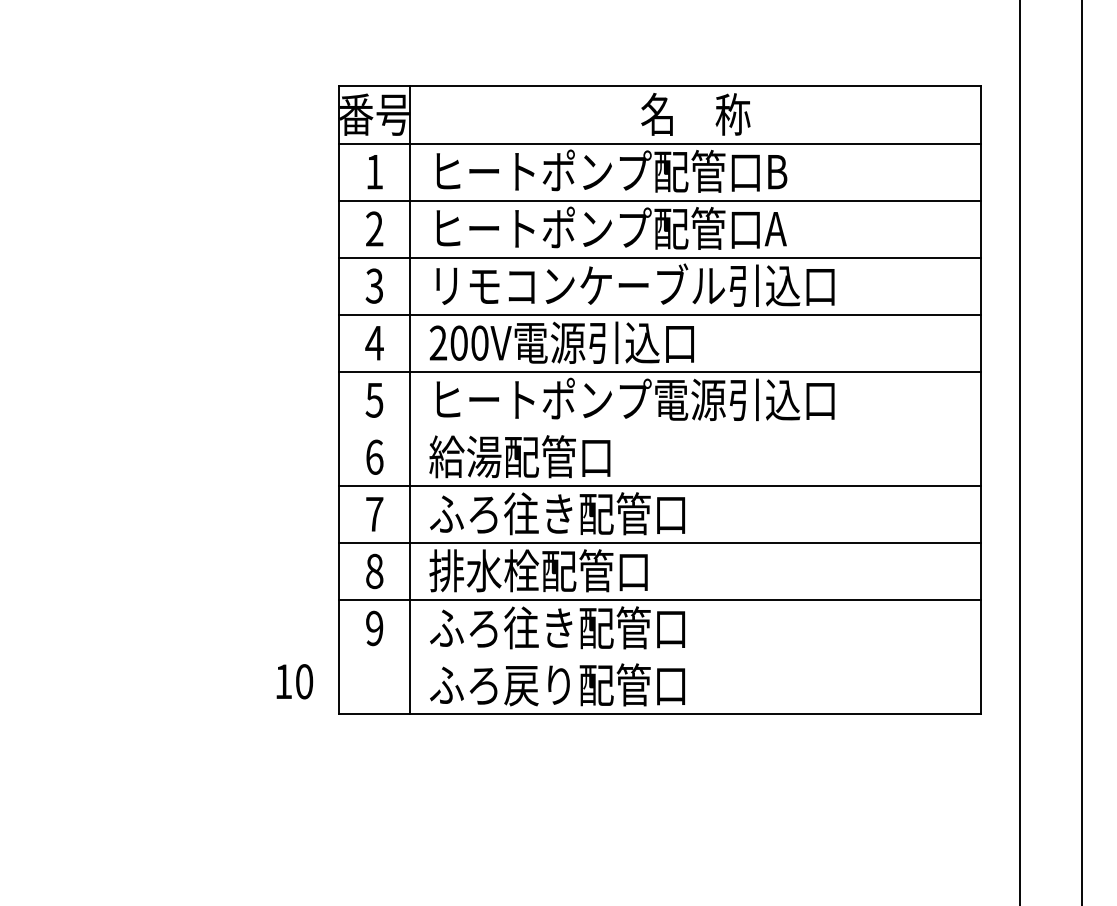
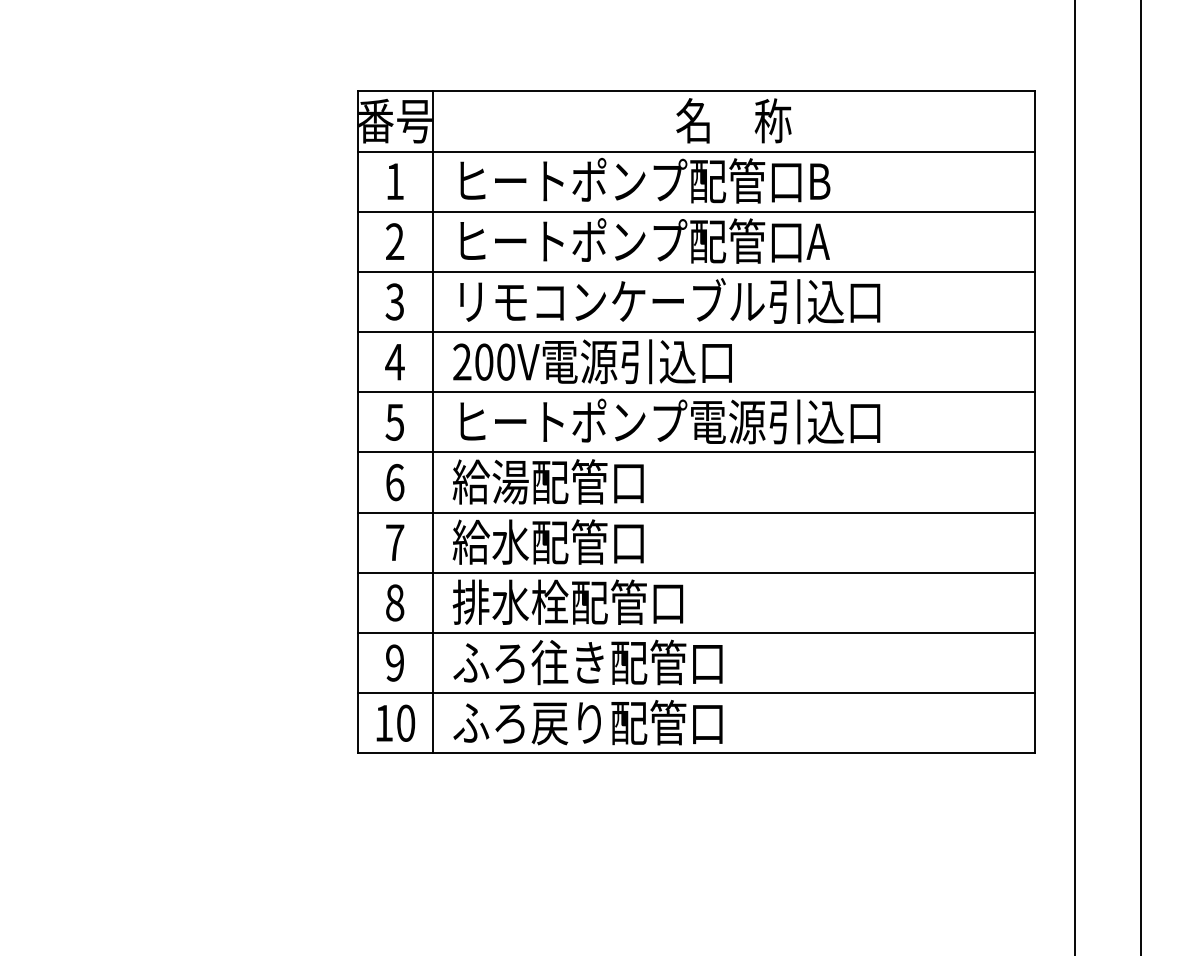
line: (659, 428) -> (695, 452), added
text: (557, 513) -> (587, 541), ふろ往き配管口 -> 給水配管口
line: (659, 657) -> (695, 693), added
text: (294, 680) -> (395, 722), moved

